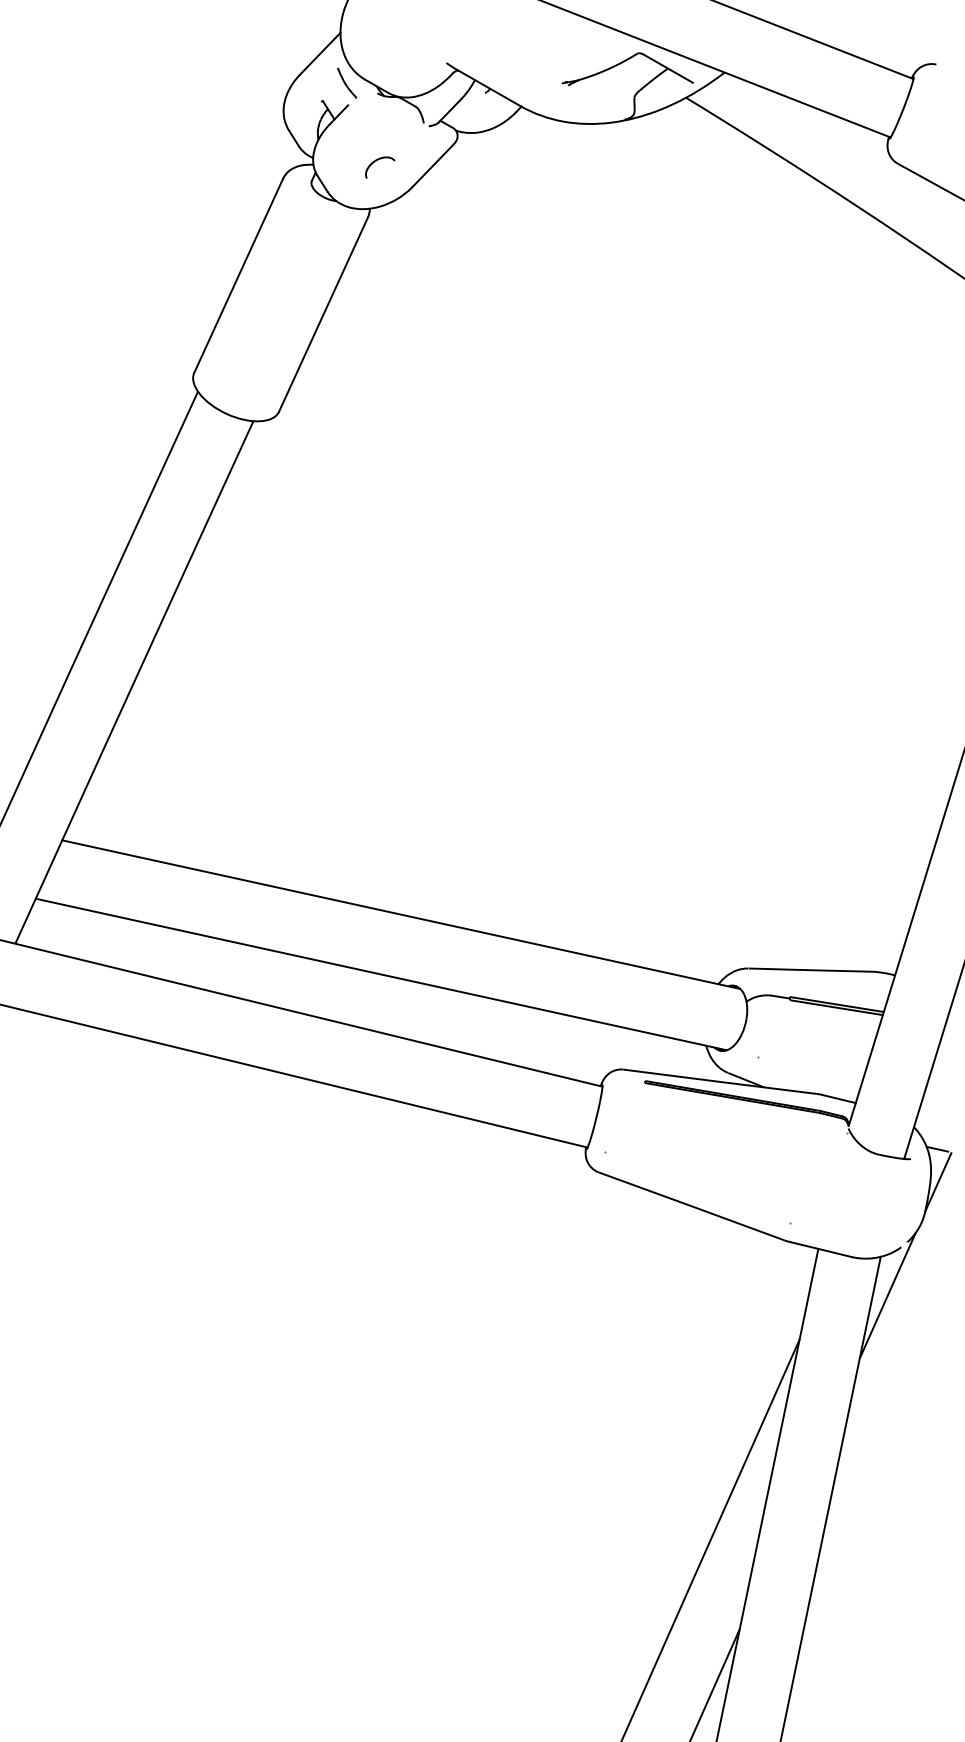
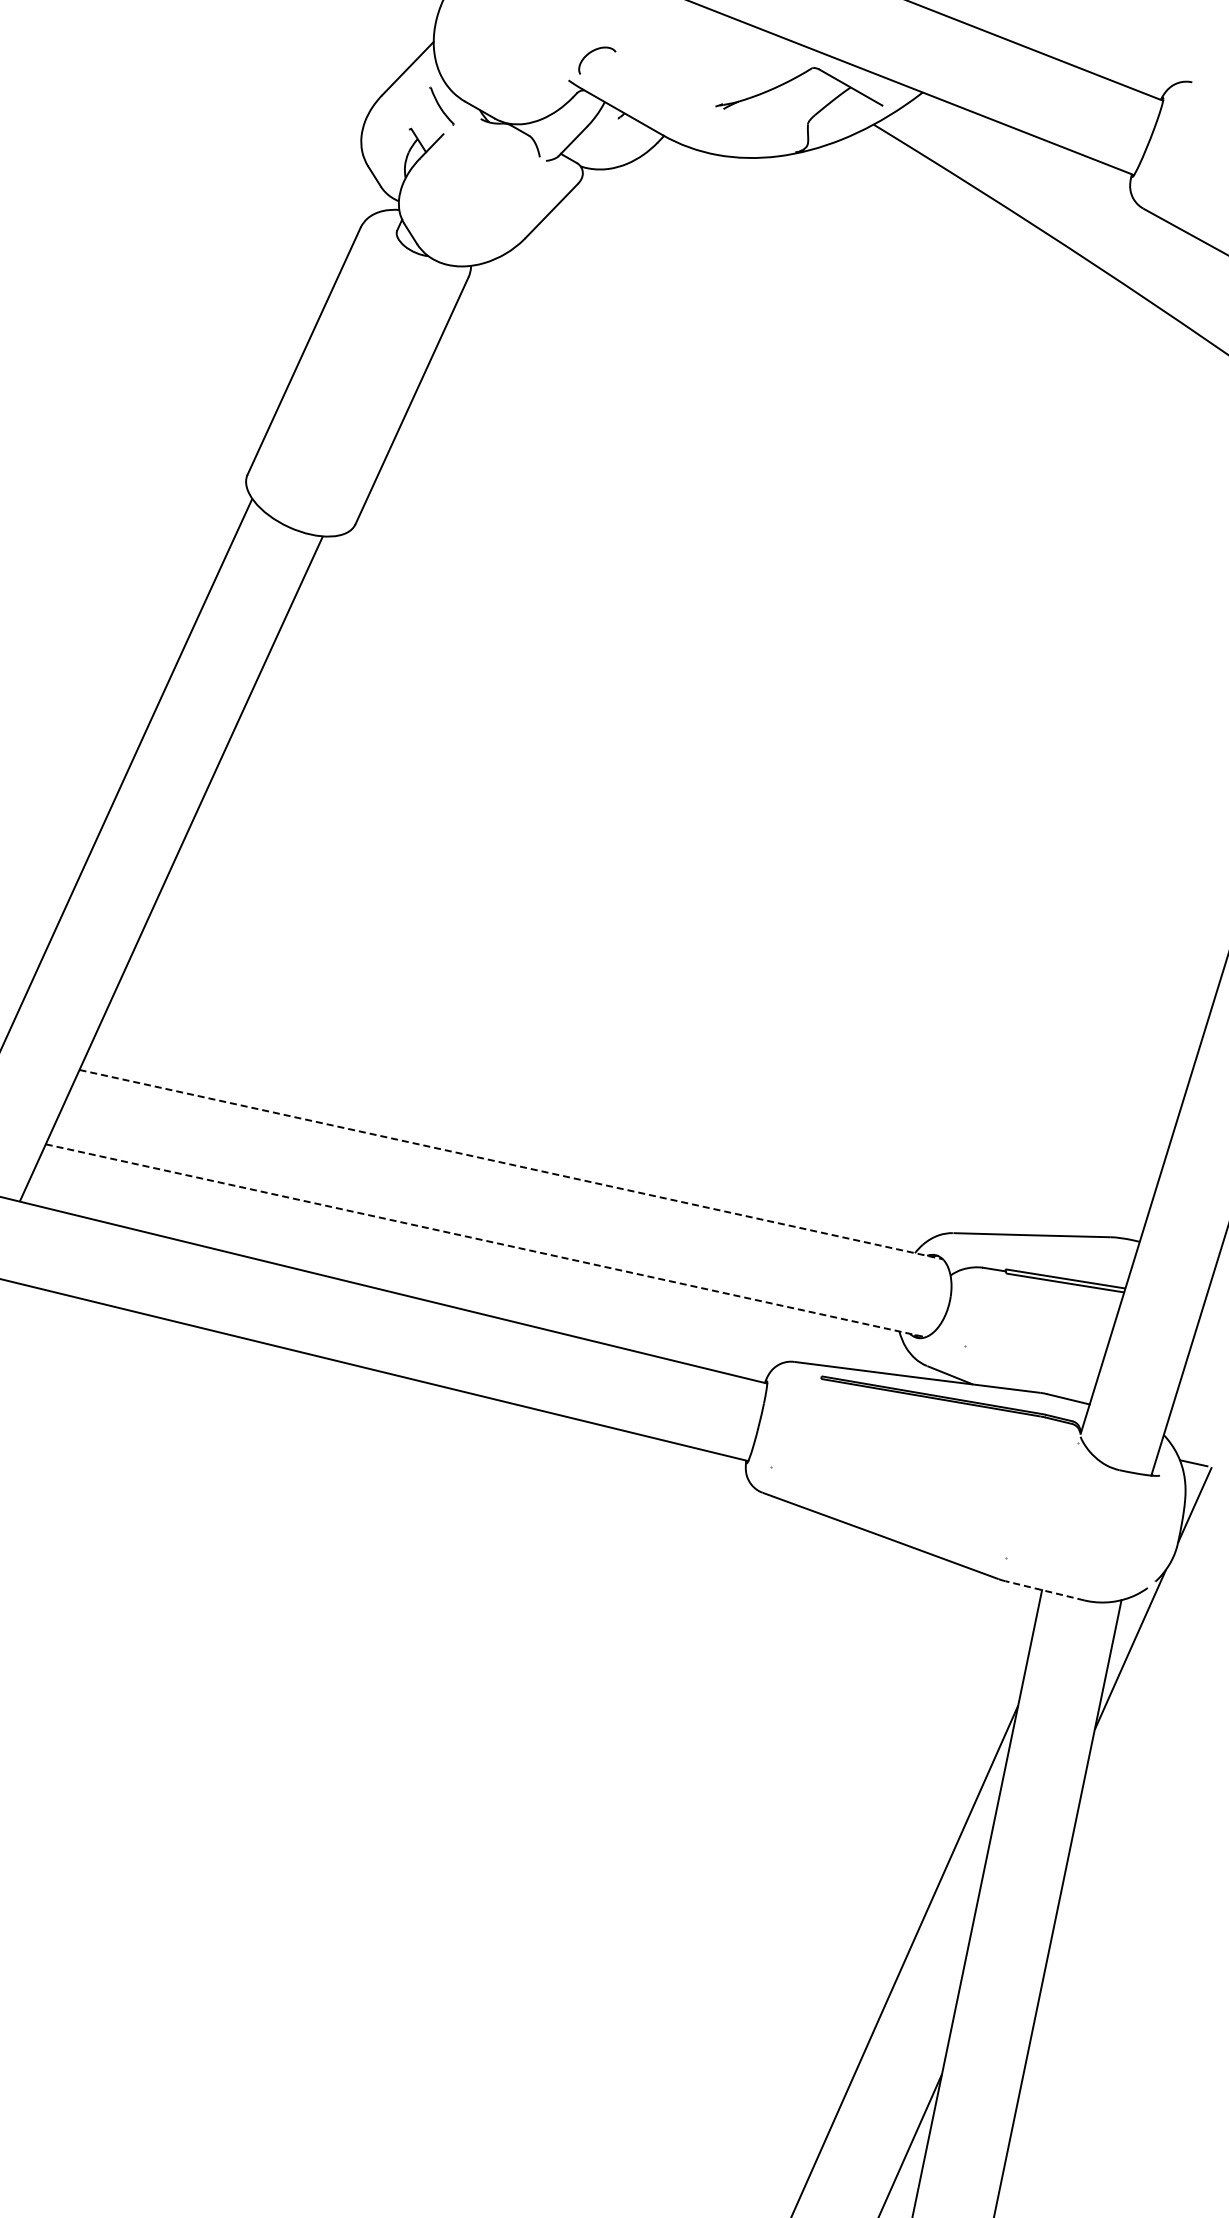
curve: (376, 161) -> (592, 52), moved
line: (400, 914) -> (510, 1164), solid -> dashed
line: (381, 974) -> (485, 1240), solid -> dashed
line: (820, 1249) -> (1044, 1590), solid -> dashed

